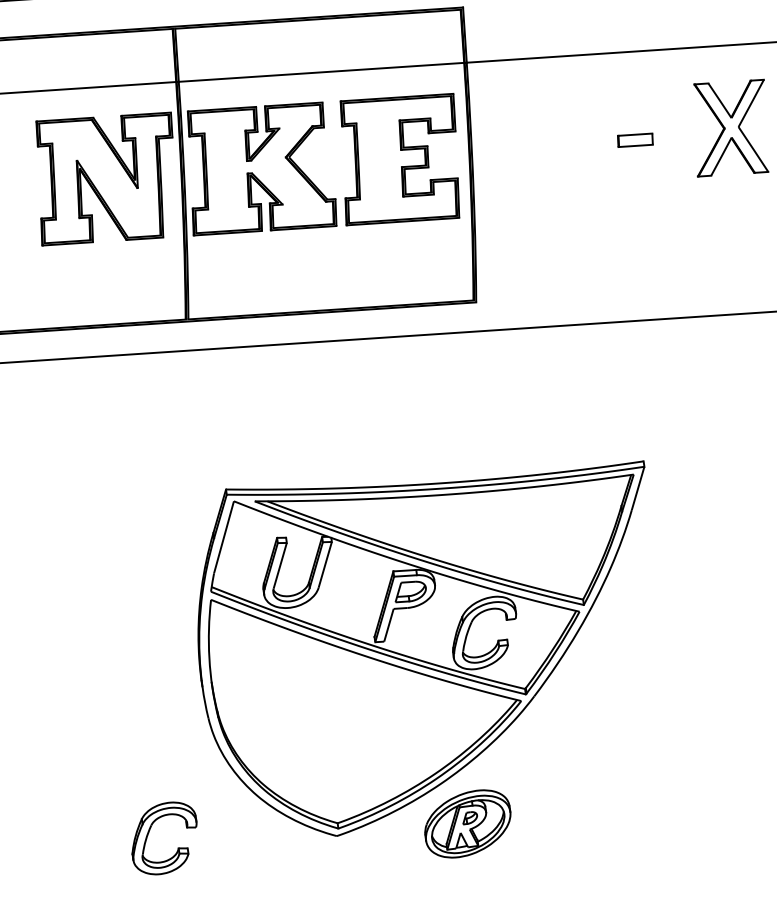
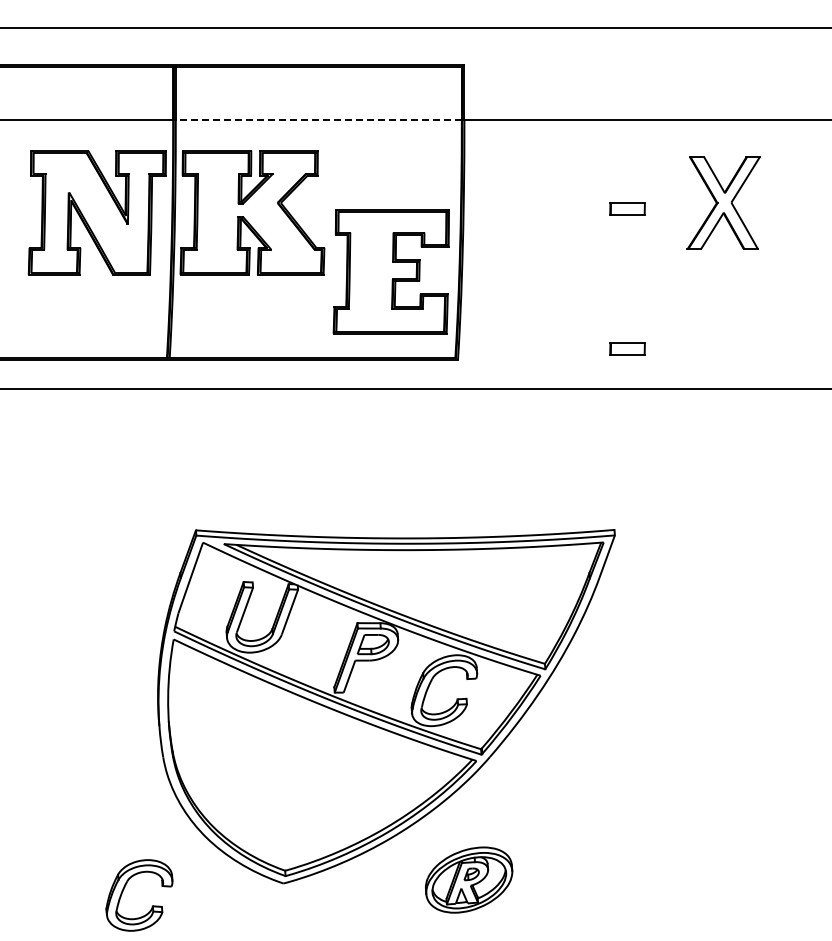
line: (321, 72) -> (318, 120), solid -> dashed
part: (399, 159) -> (390, 271), moved
part: (644, 279) -> (627, 348), added
part: (468, 823) -> (469, 879), moved
part: (150, 831) -> (125, 887), moved

